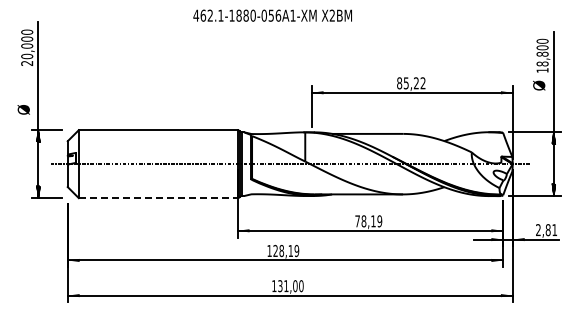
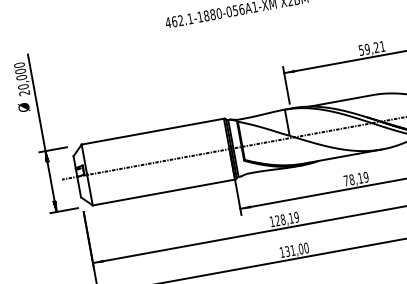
text: (411, 83) -> (372, 48), 85,22 -> 59,21
text: (23, 109) -> (23, 107), moved
line: (158, 198) -> (164, 192), dashed -> solid

